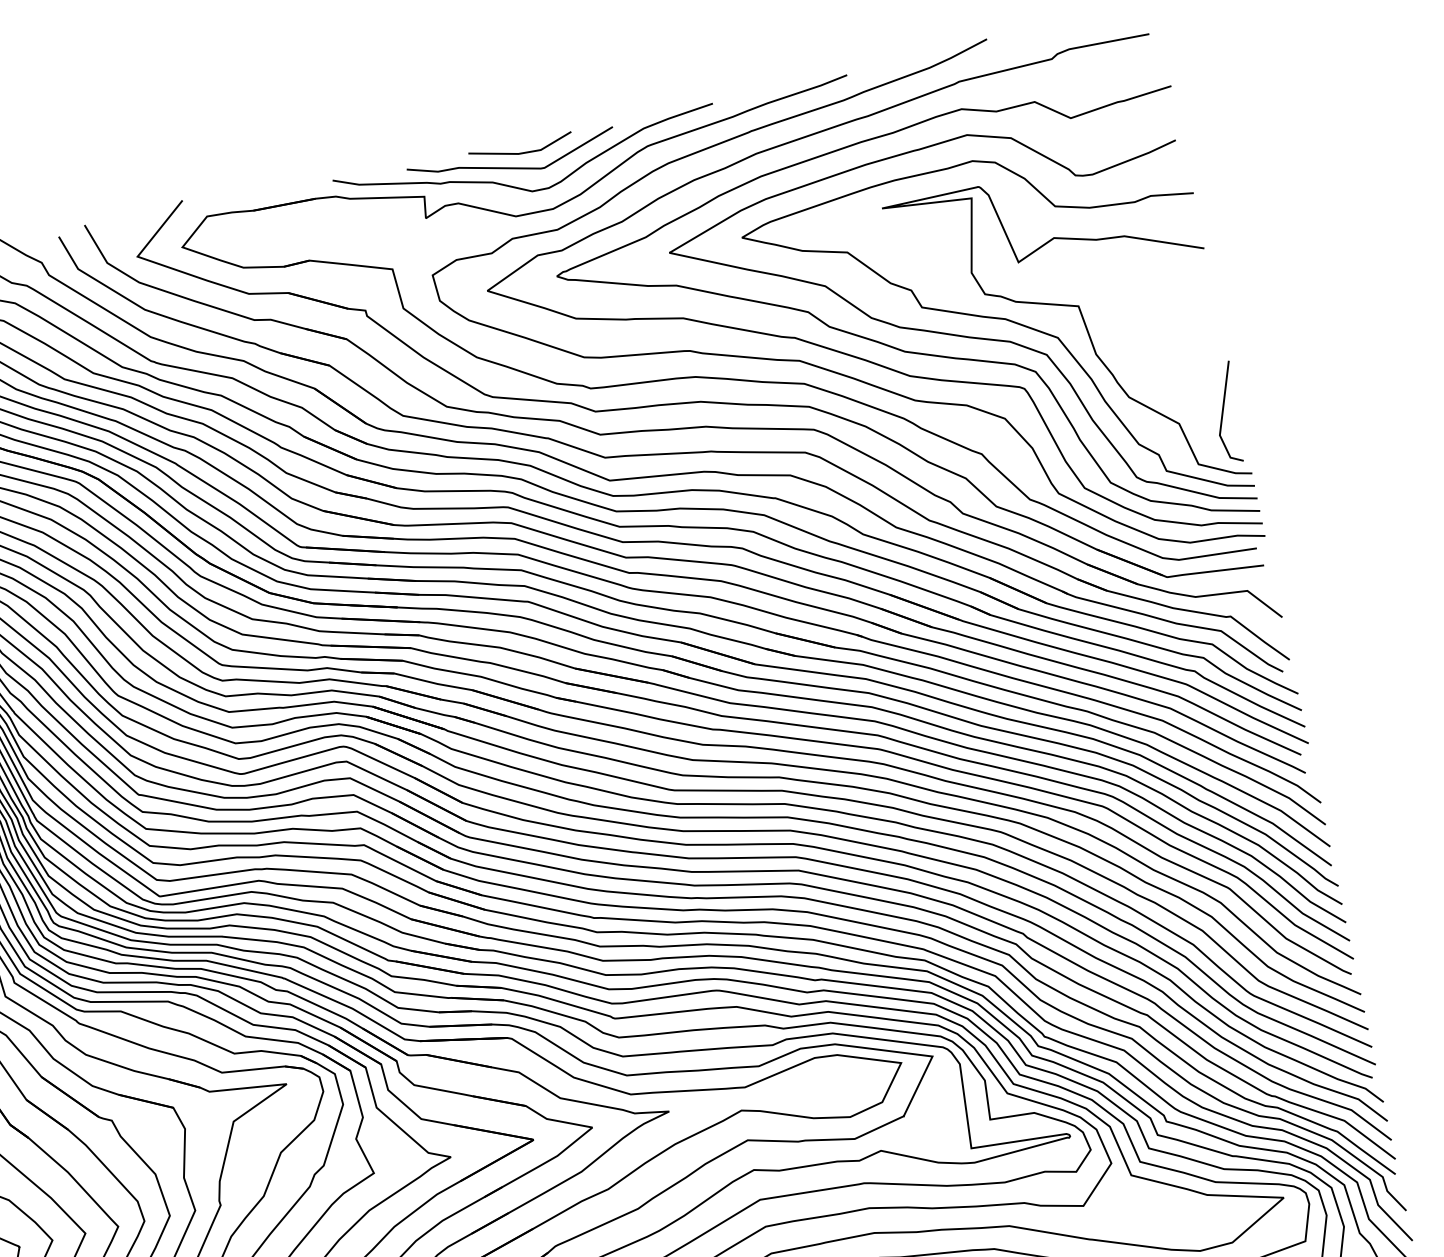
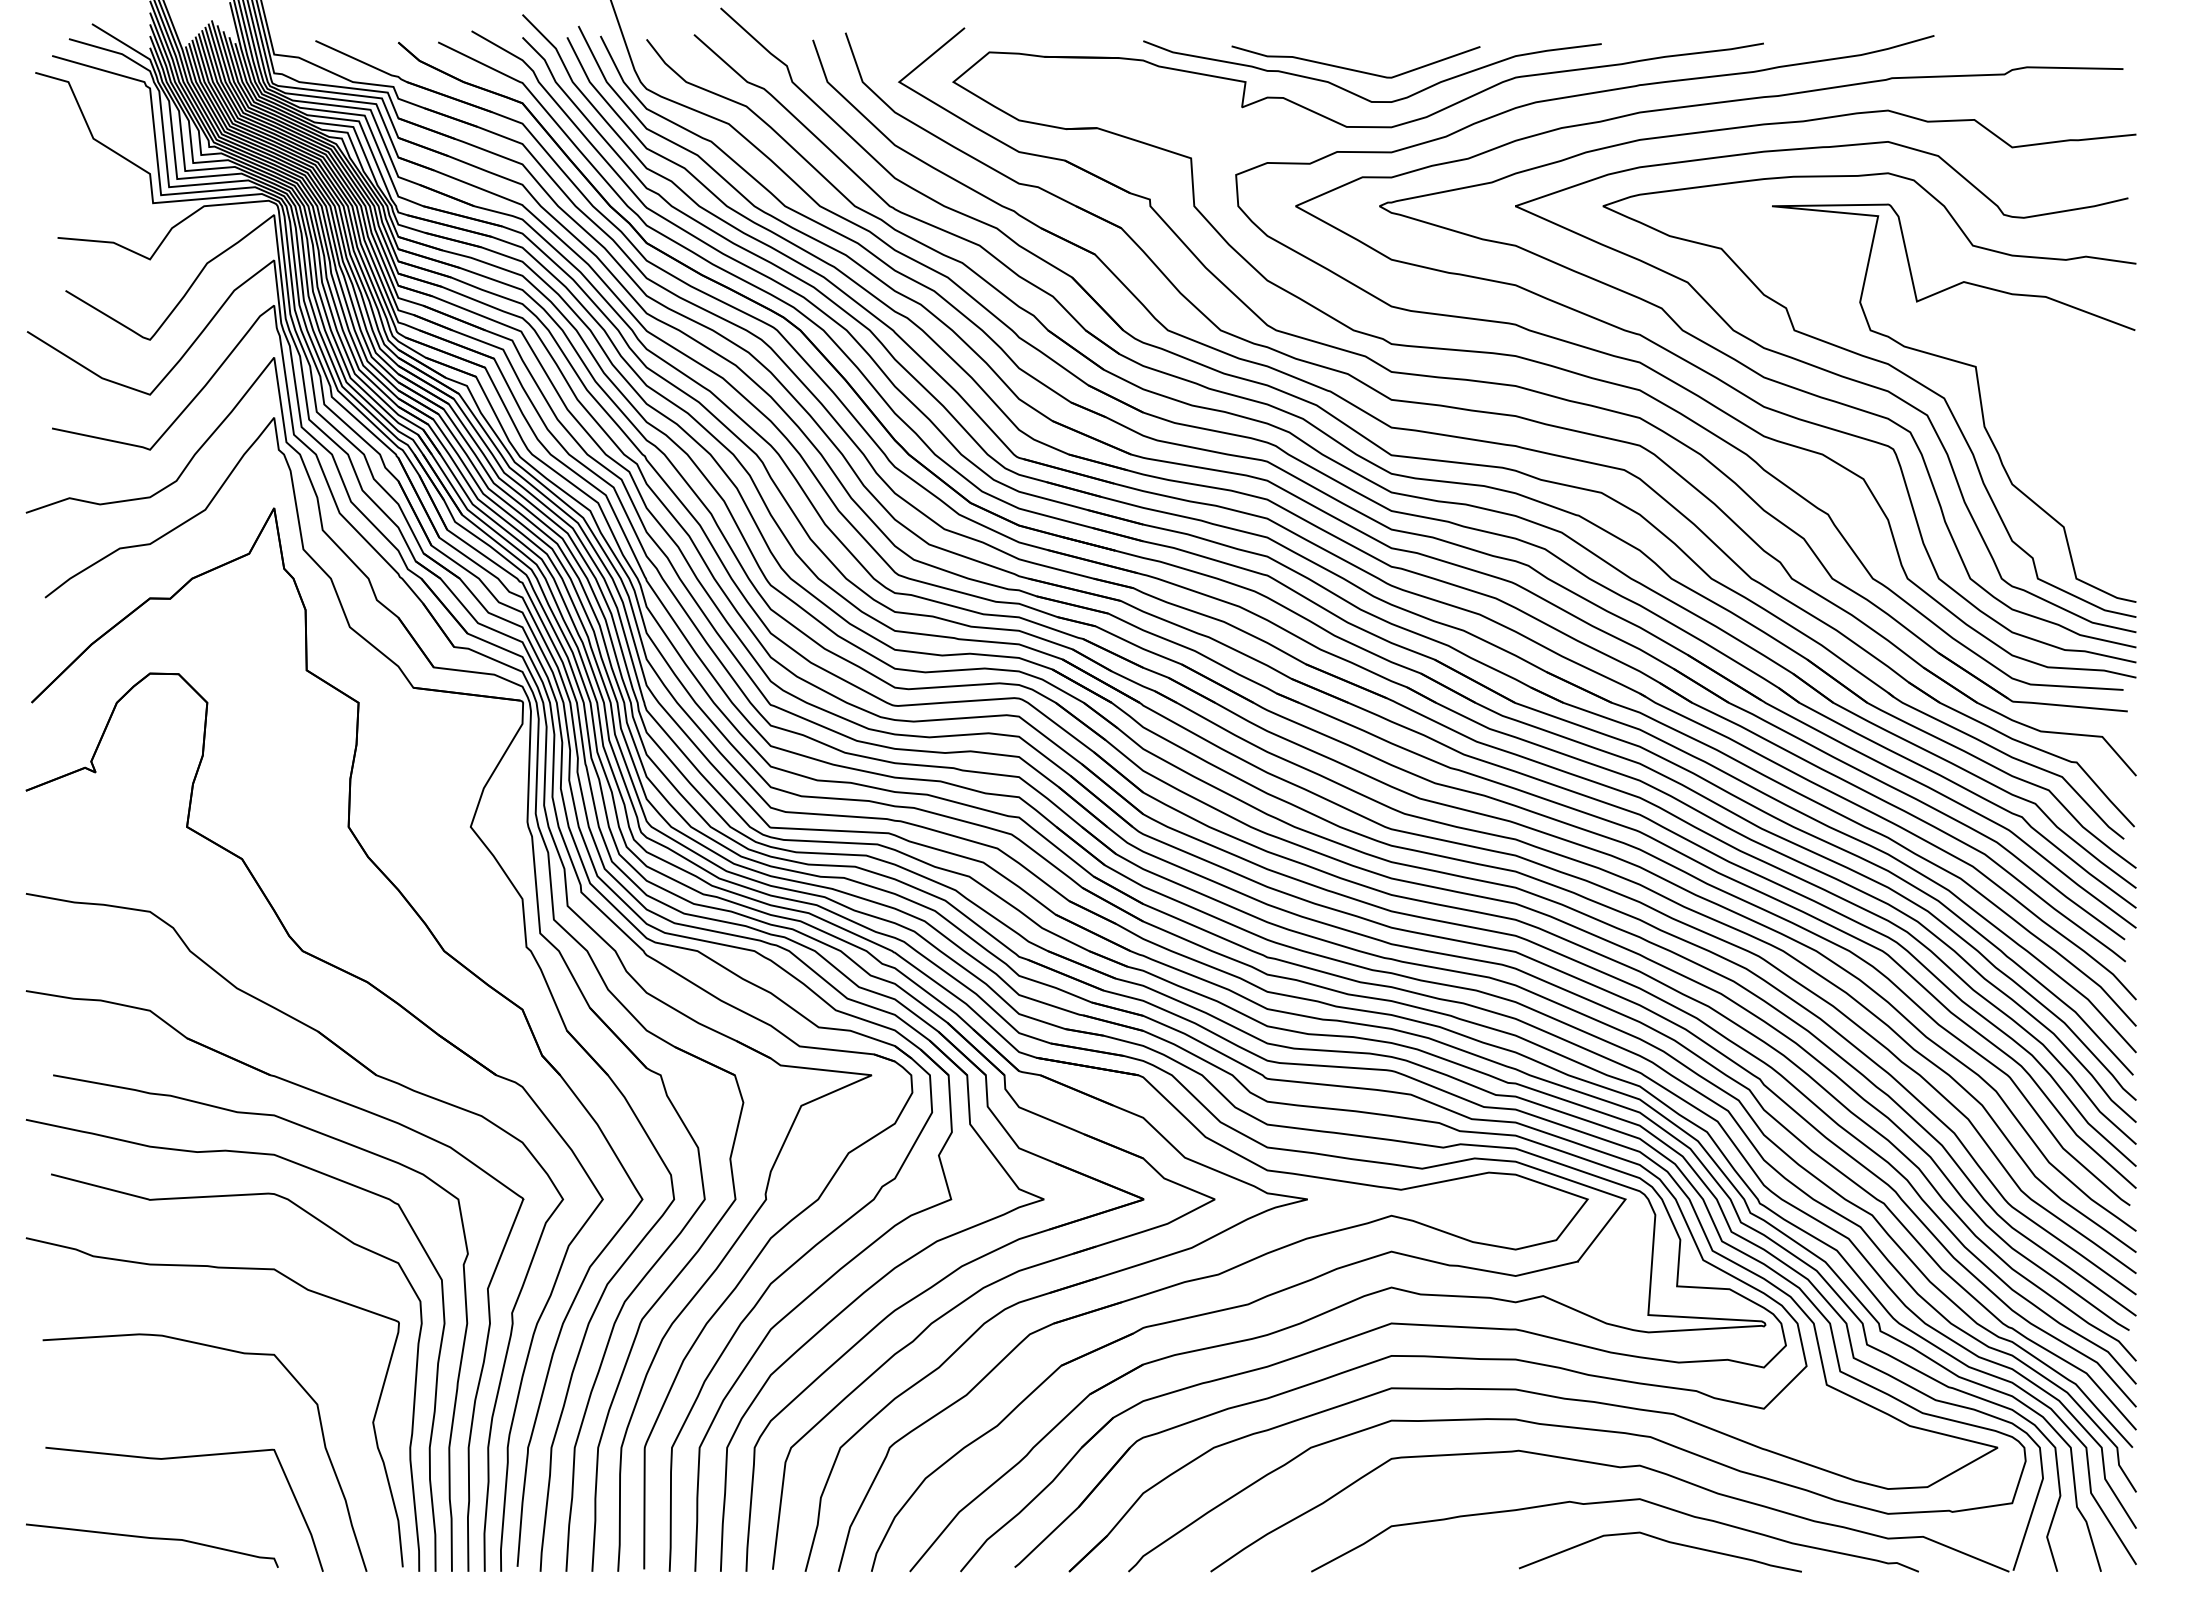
line: (521, 152) -> (1368, 54), removed
line: (1223, 411) -> (2118, 523), removed

